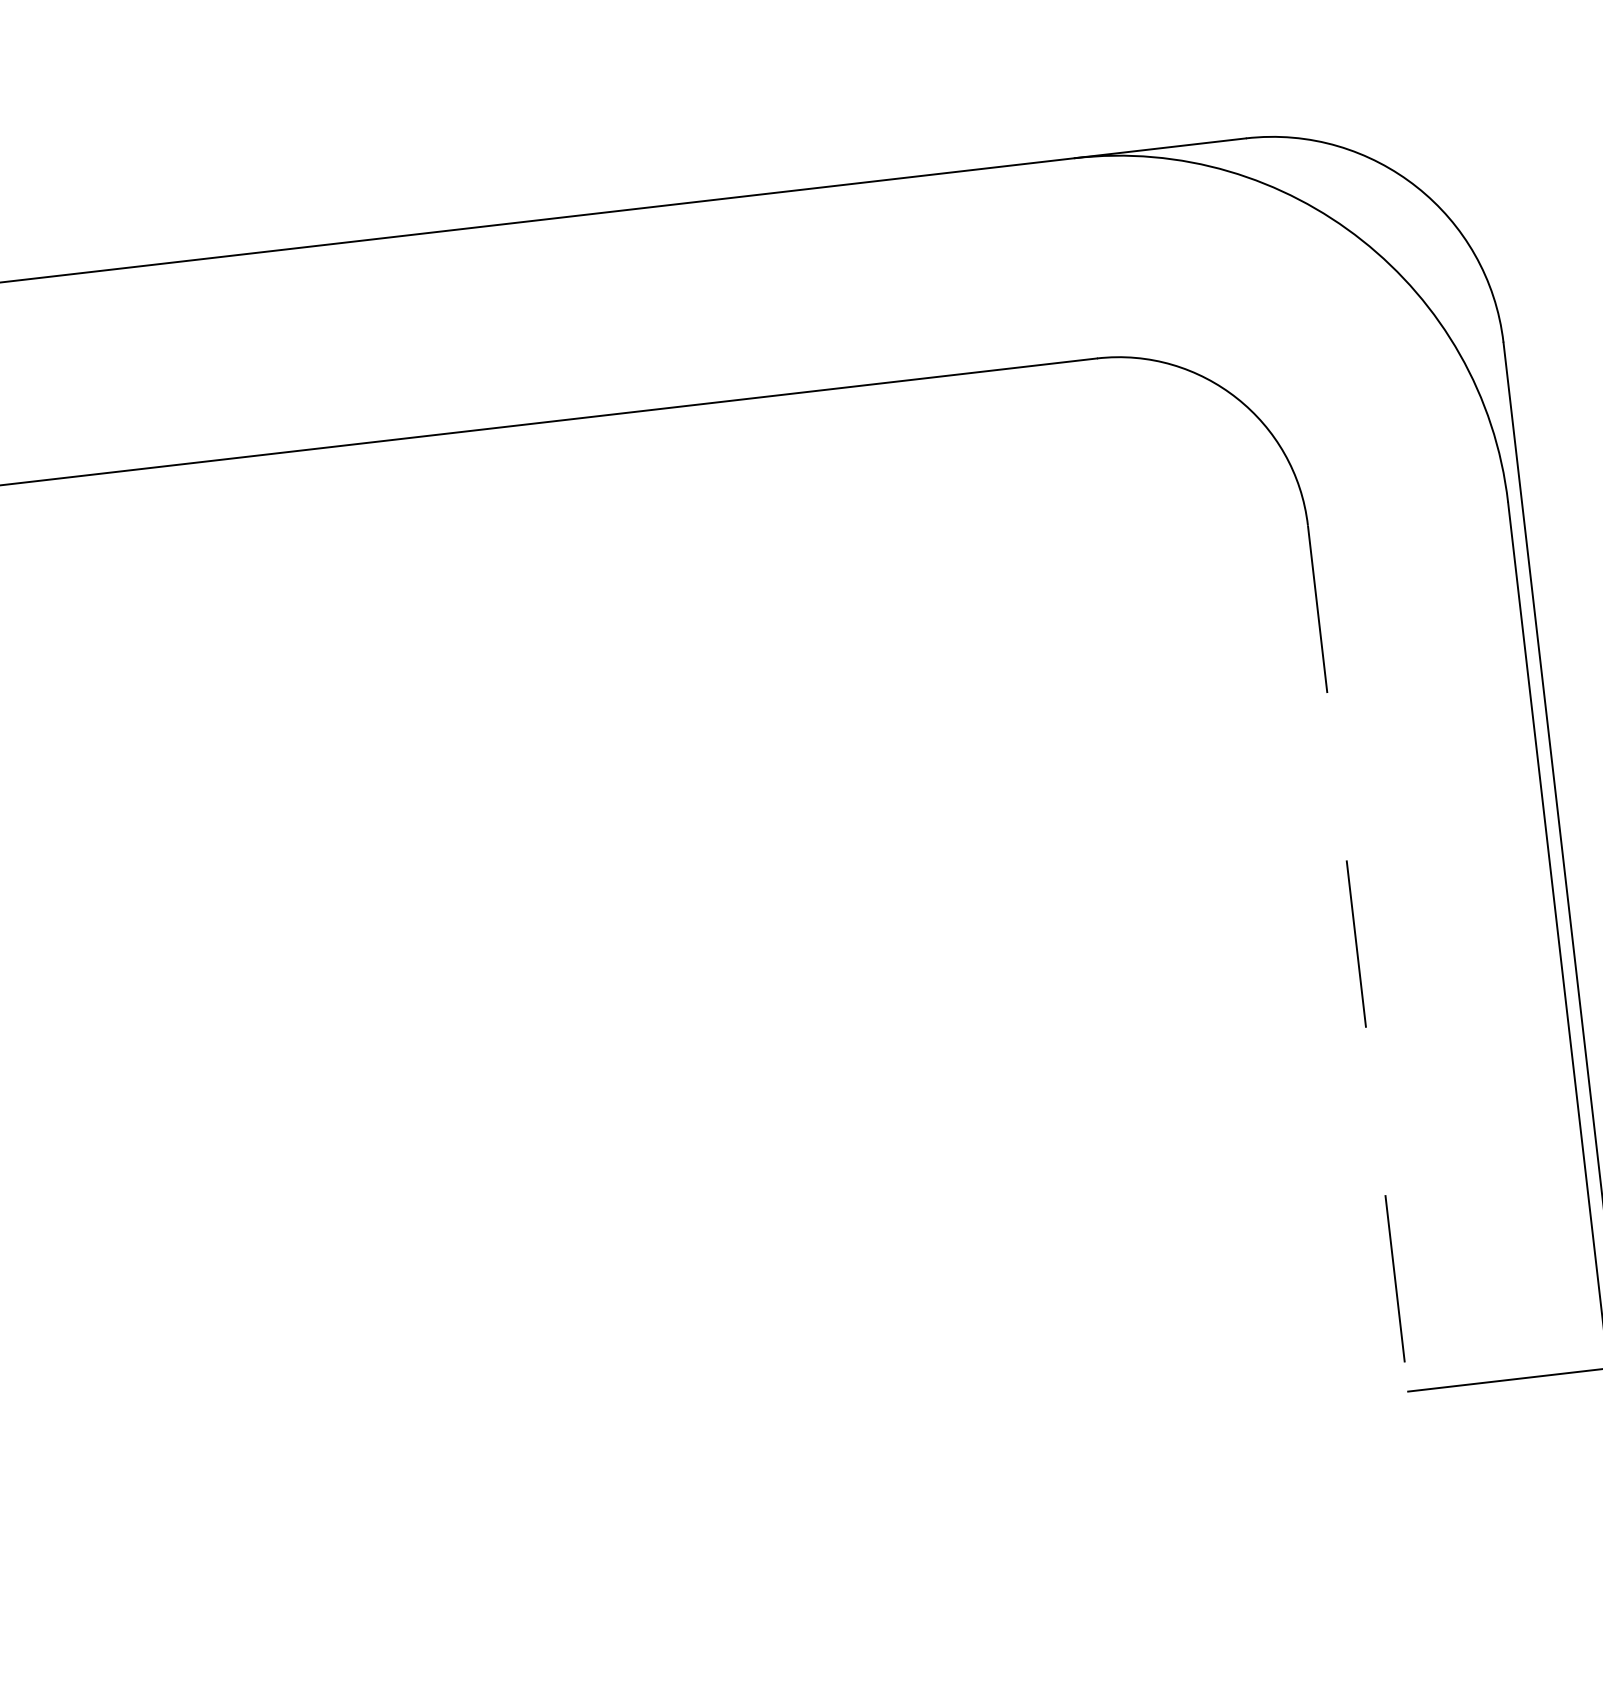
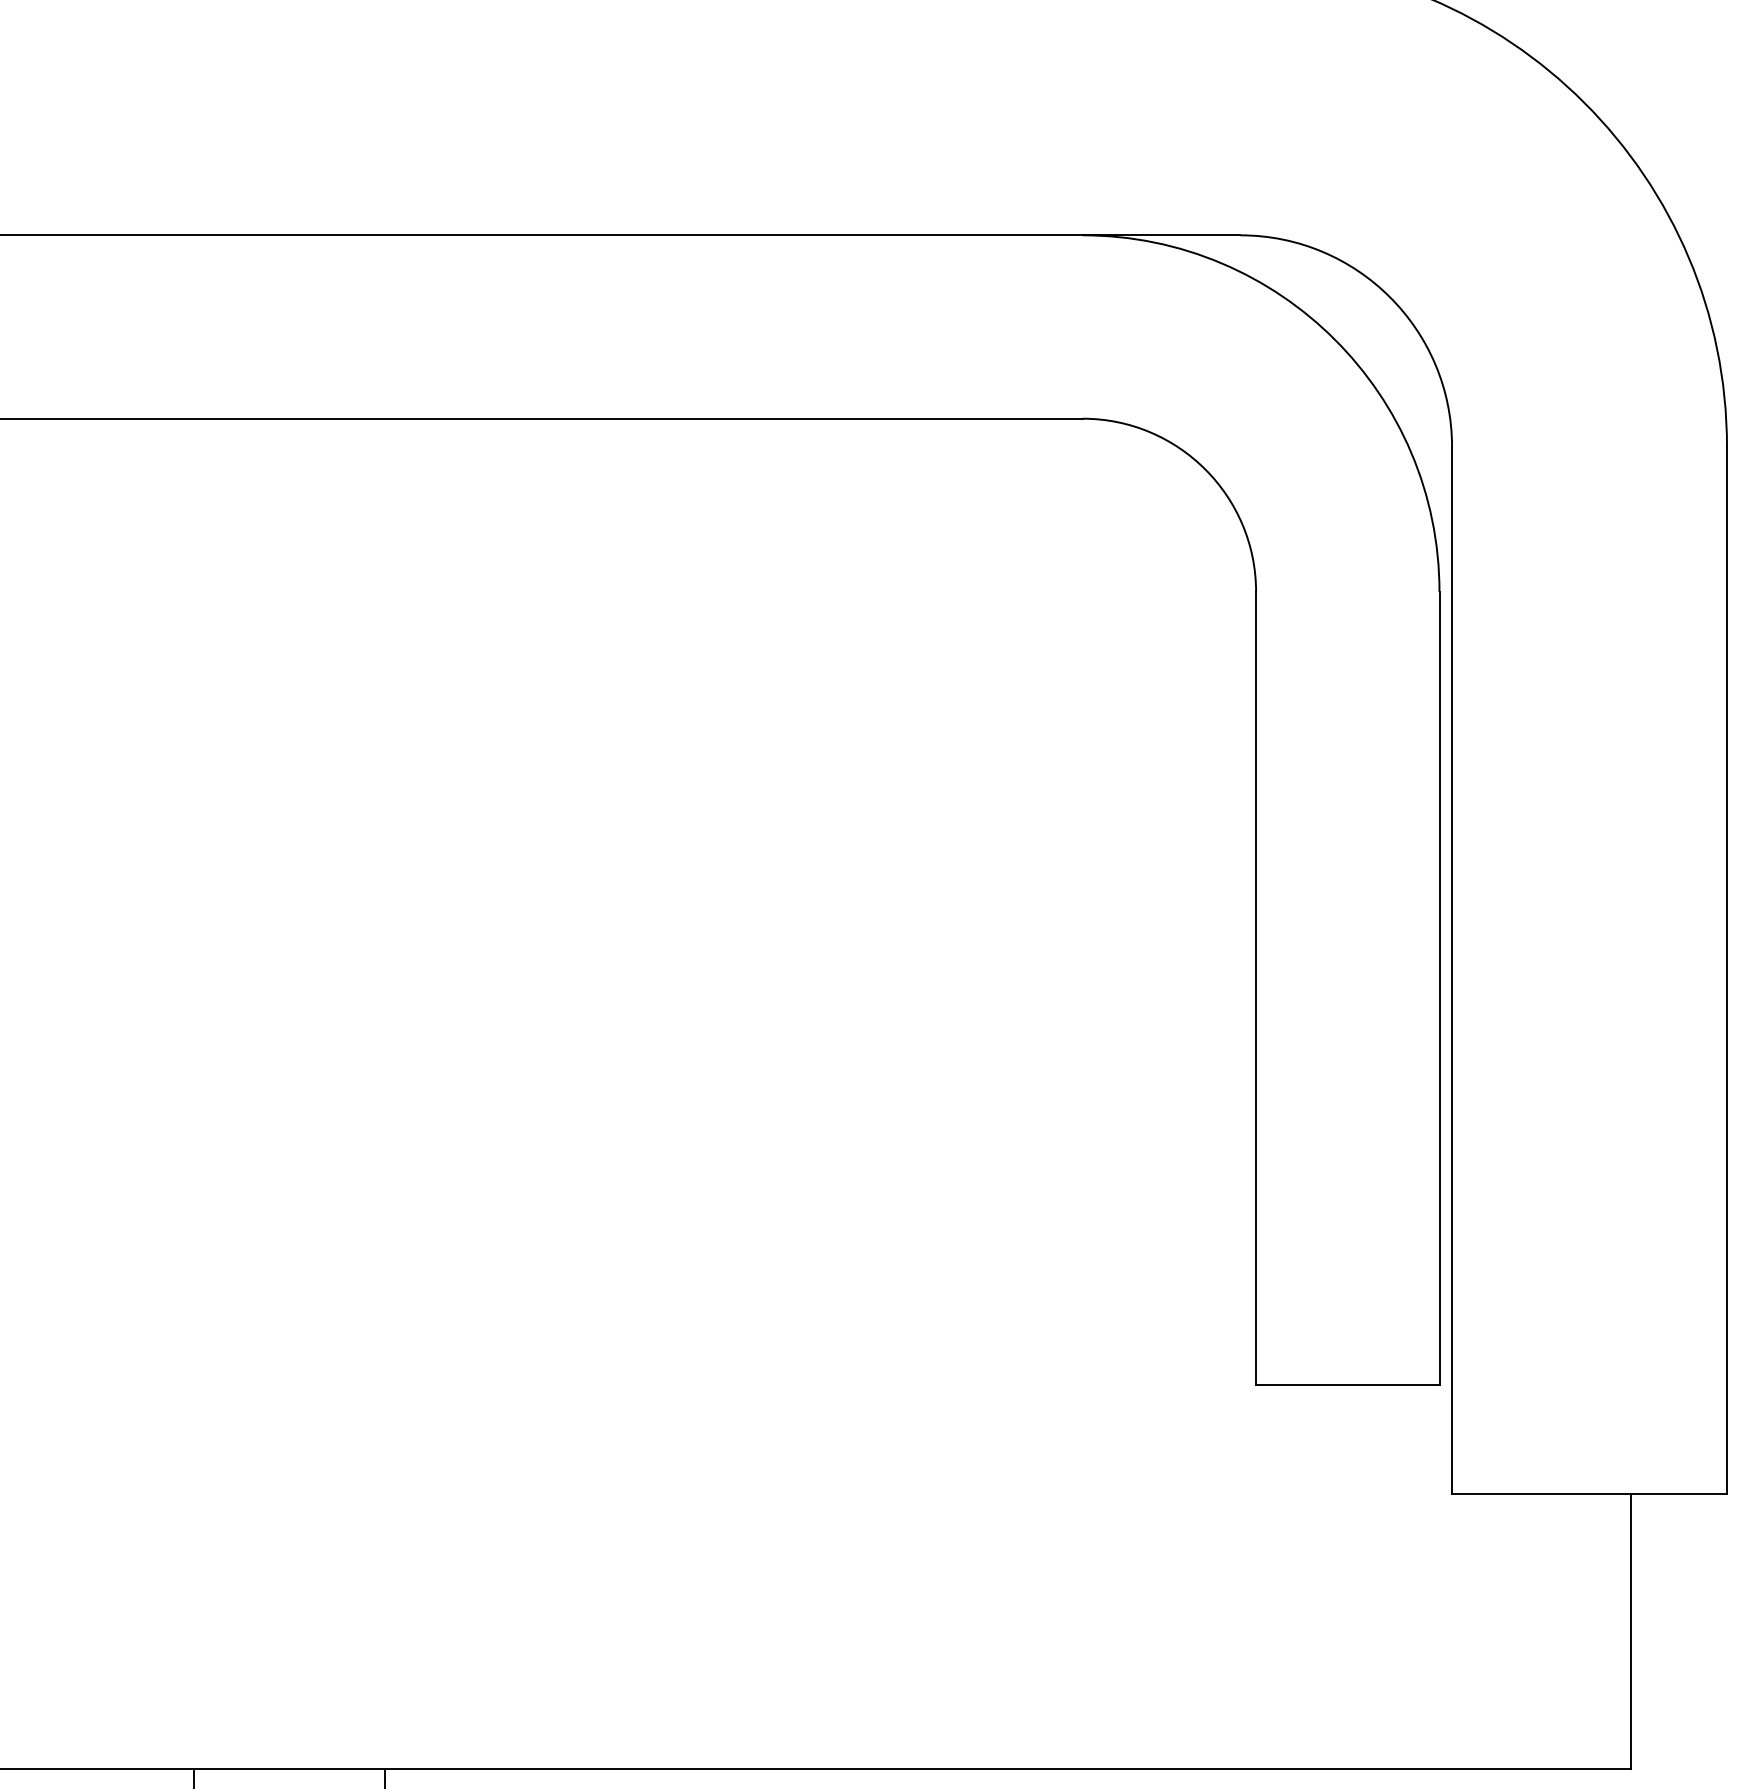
line: (1358, 958) -> (1256, 988), dashed -> solid

